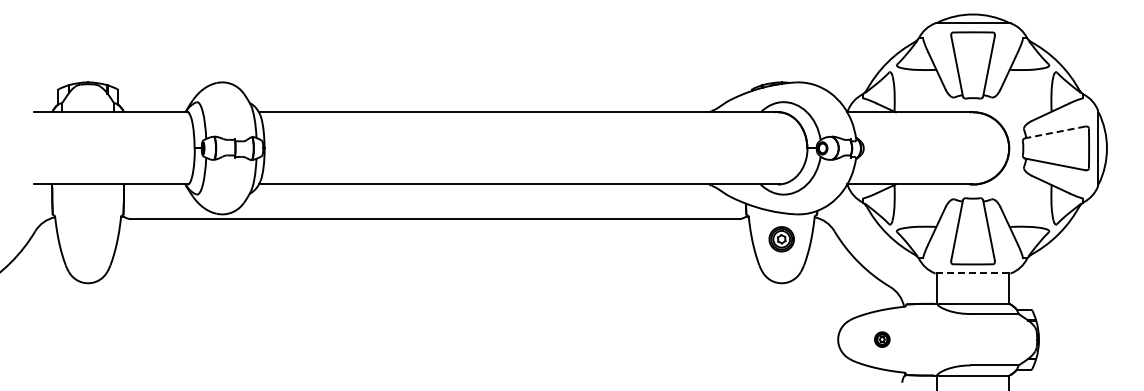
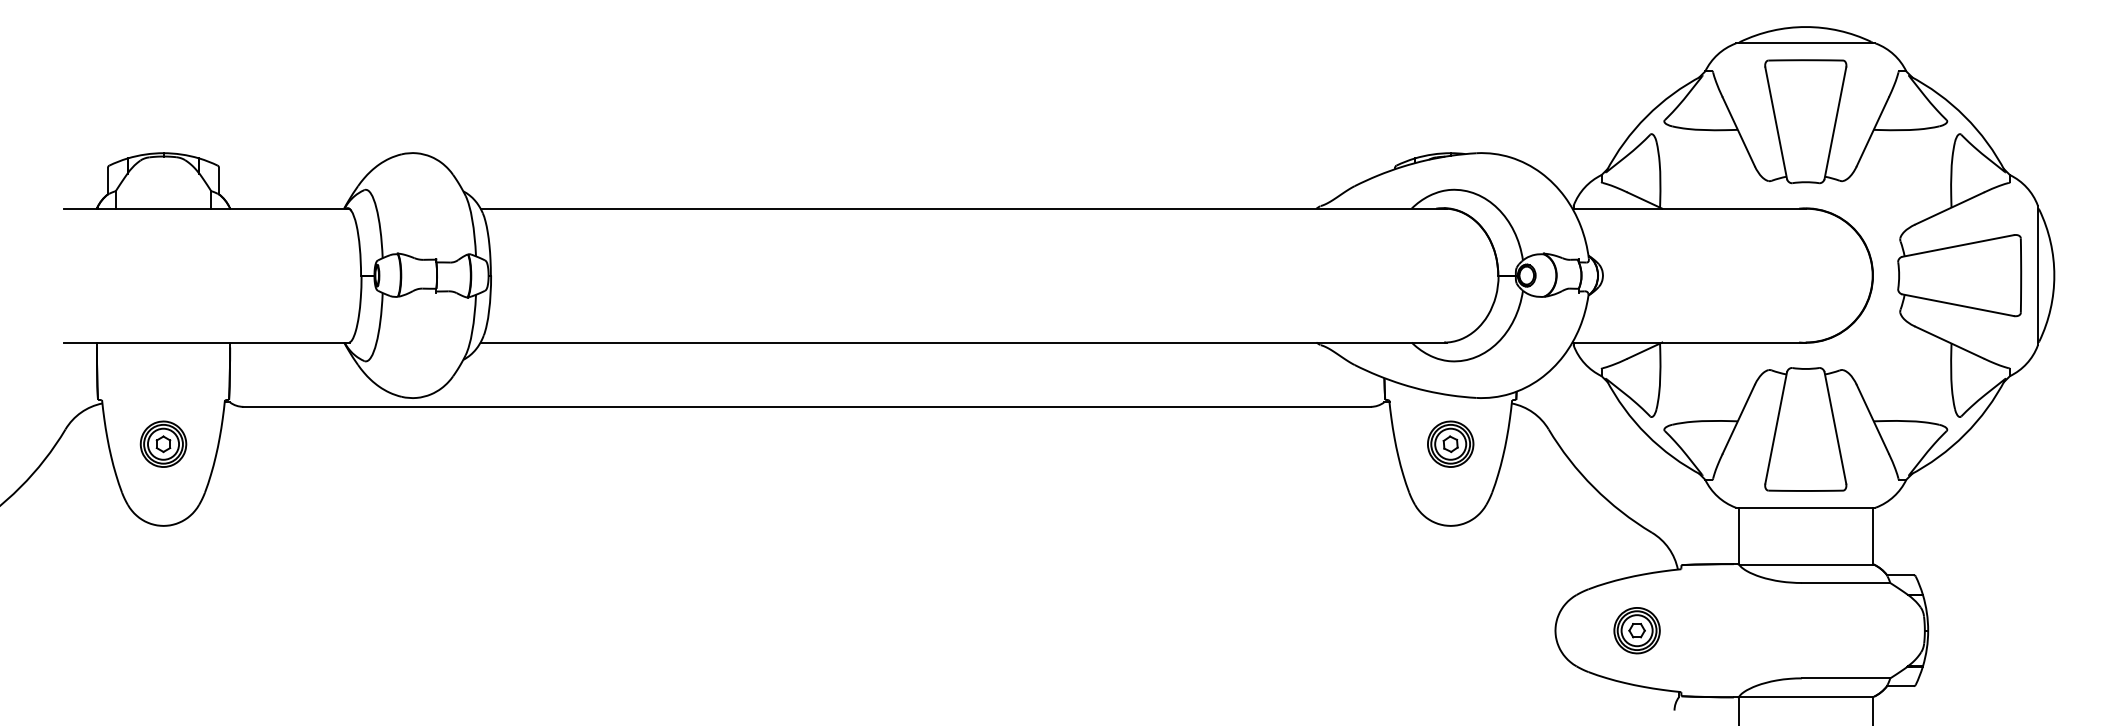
line: (1055, 132) -> (1958, 246), dashed -> solid
part: (88, 239) -> (164, 444), added
line: (973, 273) -> (1806, 507), dashed -> solid
part: (882, 339) -> (1637, 630), size x1.67

